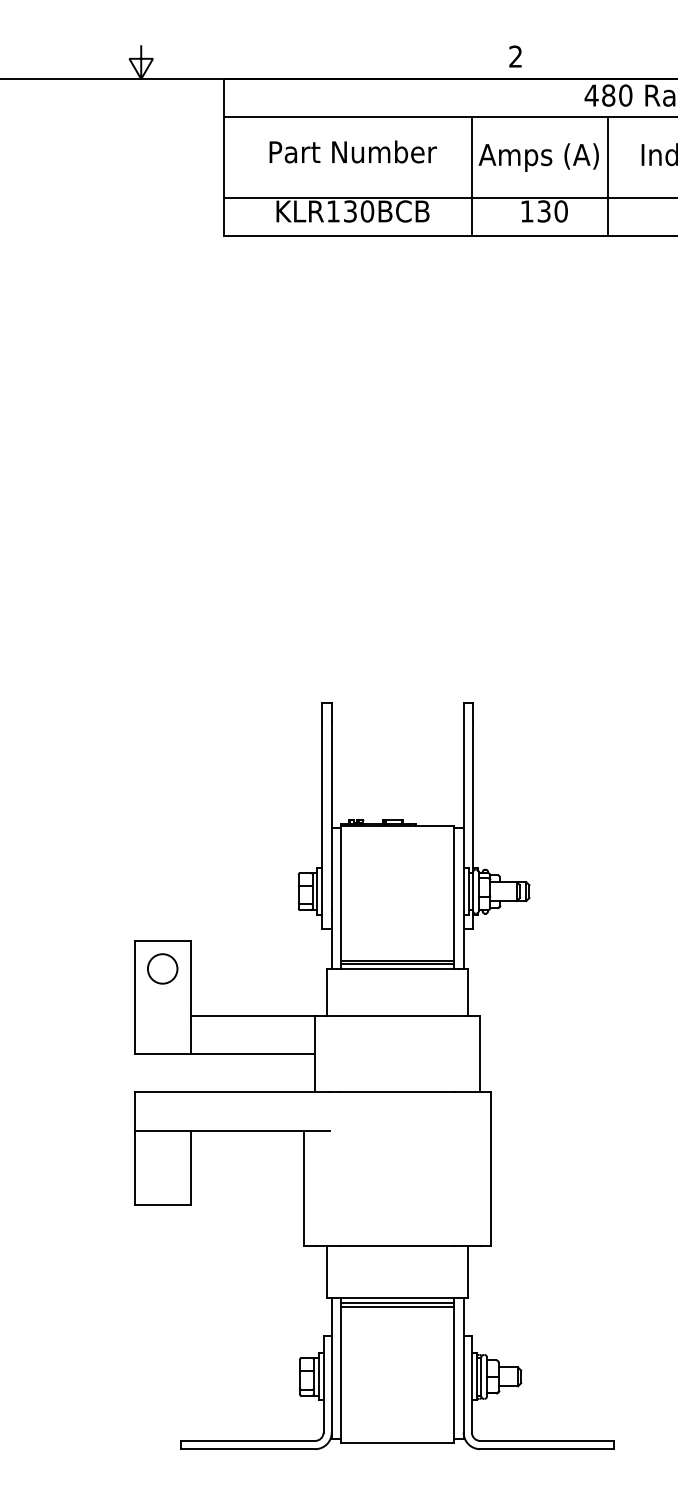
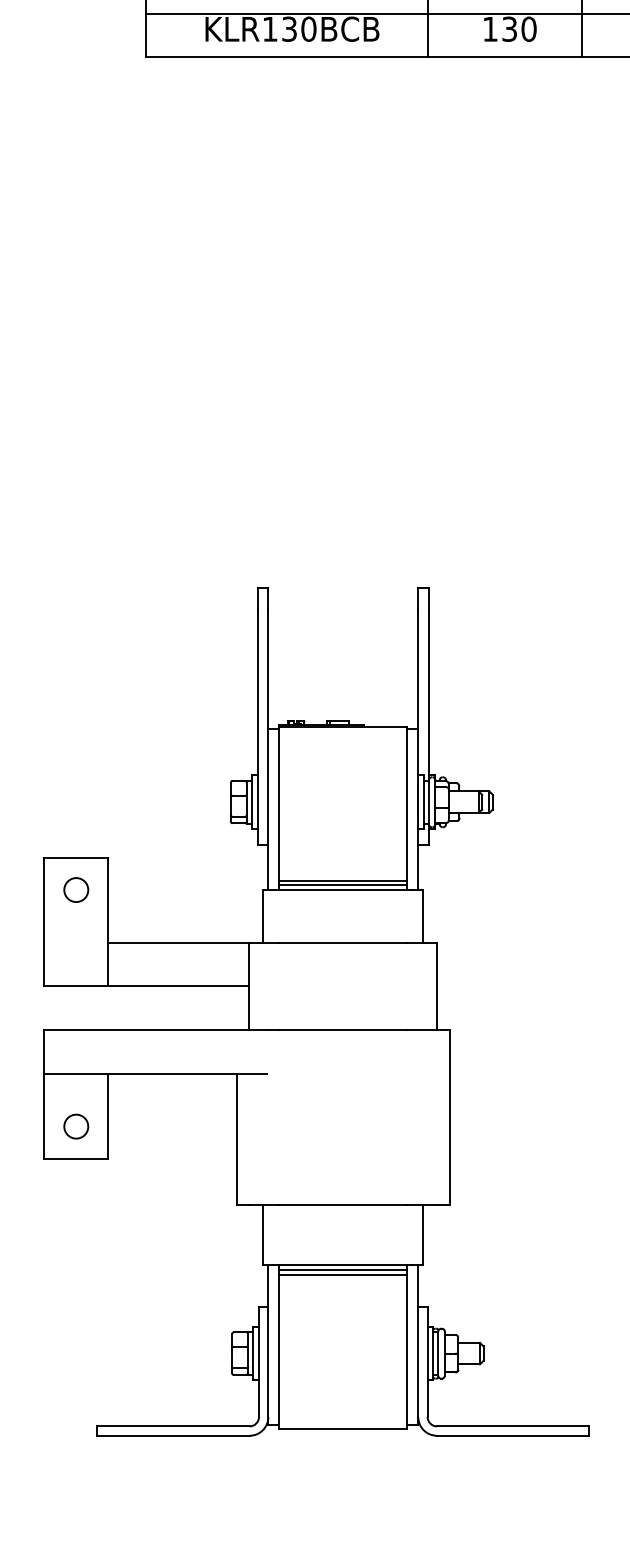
circle: (162, 968) -> (75, 889), size x0.71
circle: (162, 1176) -> (75, 1125), added

